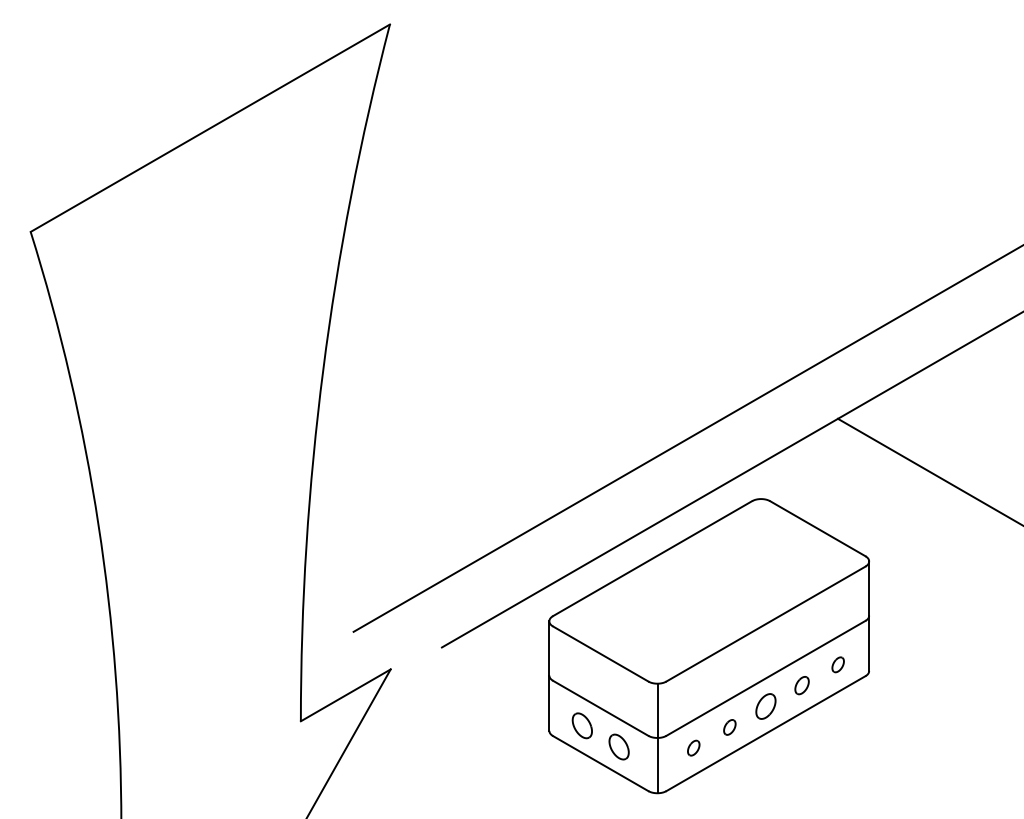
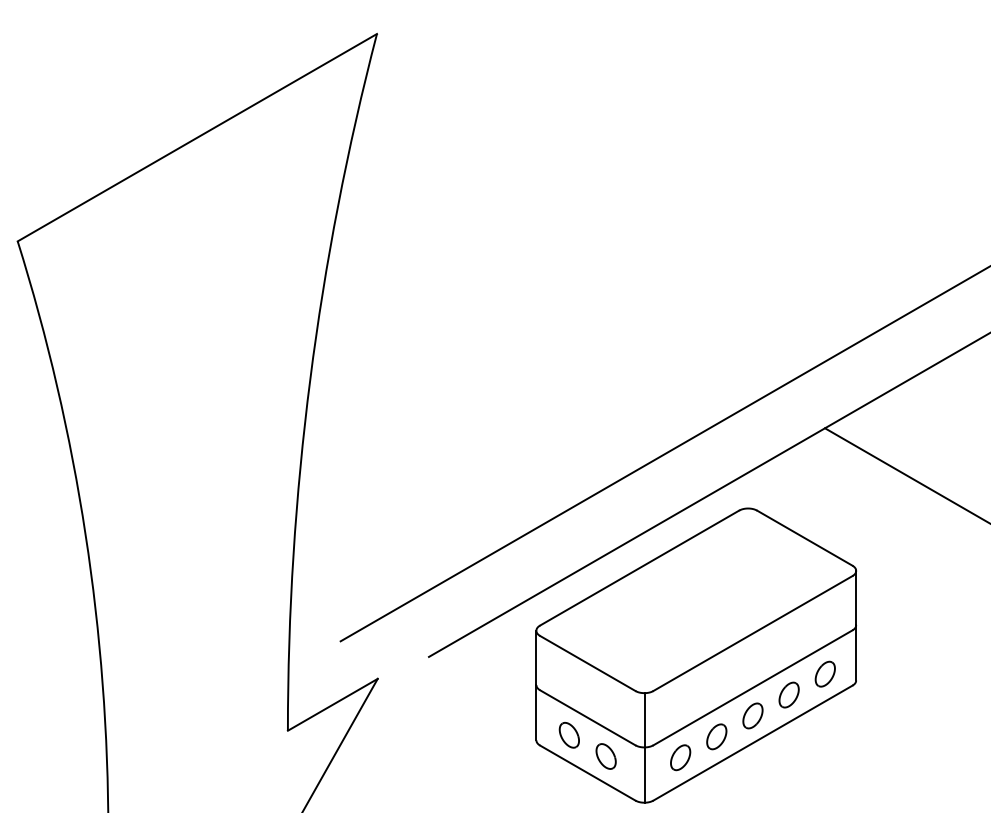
part: (837, 664) -> (824, 673), size x1.67
part: (801, 685) -> (788, 694), size x1.43
part: (729, 727) -> (716, 736), size x1.67
part: (693, 747) -> (680, 756), size x1.67

